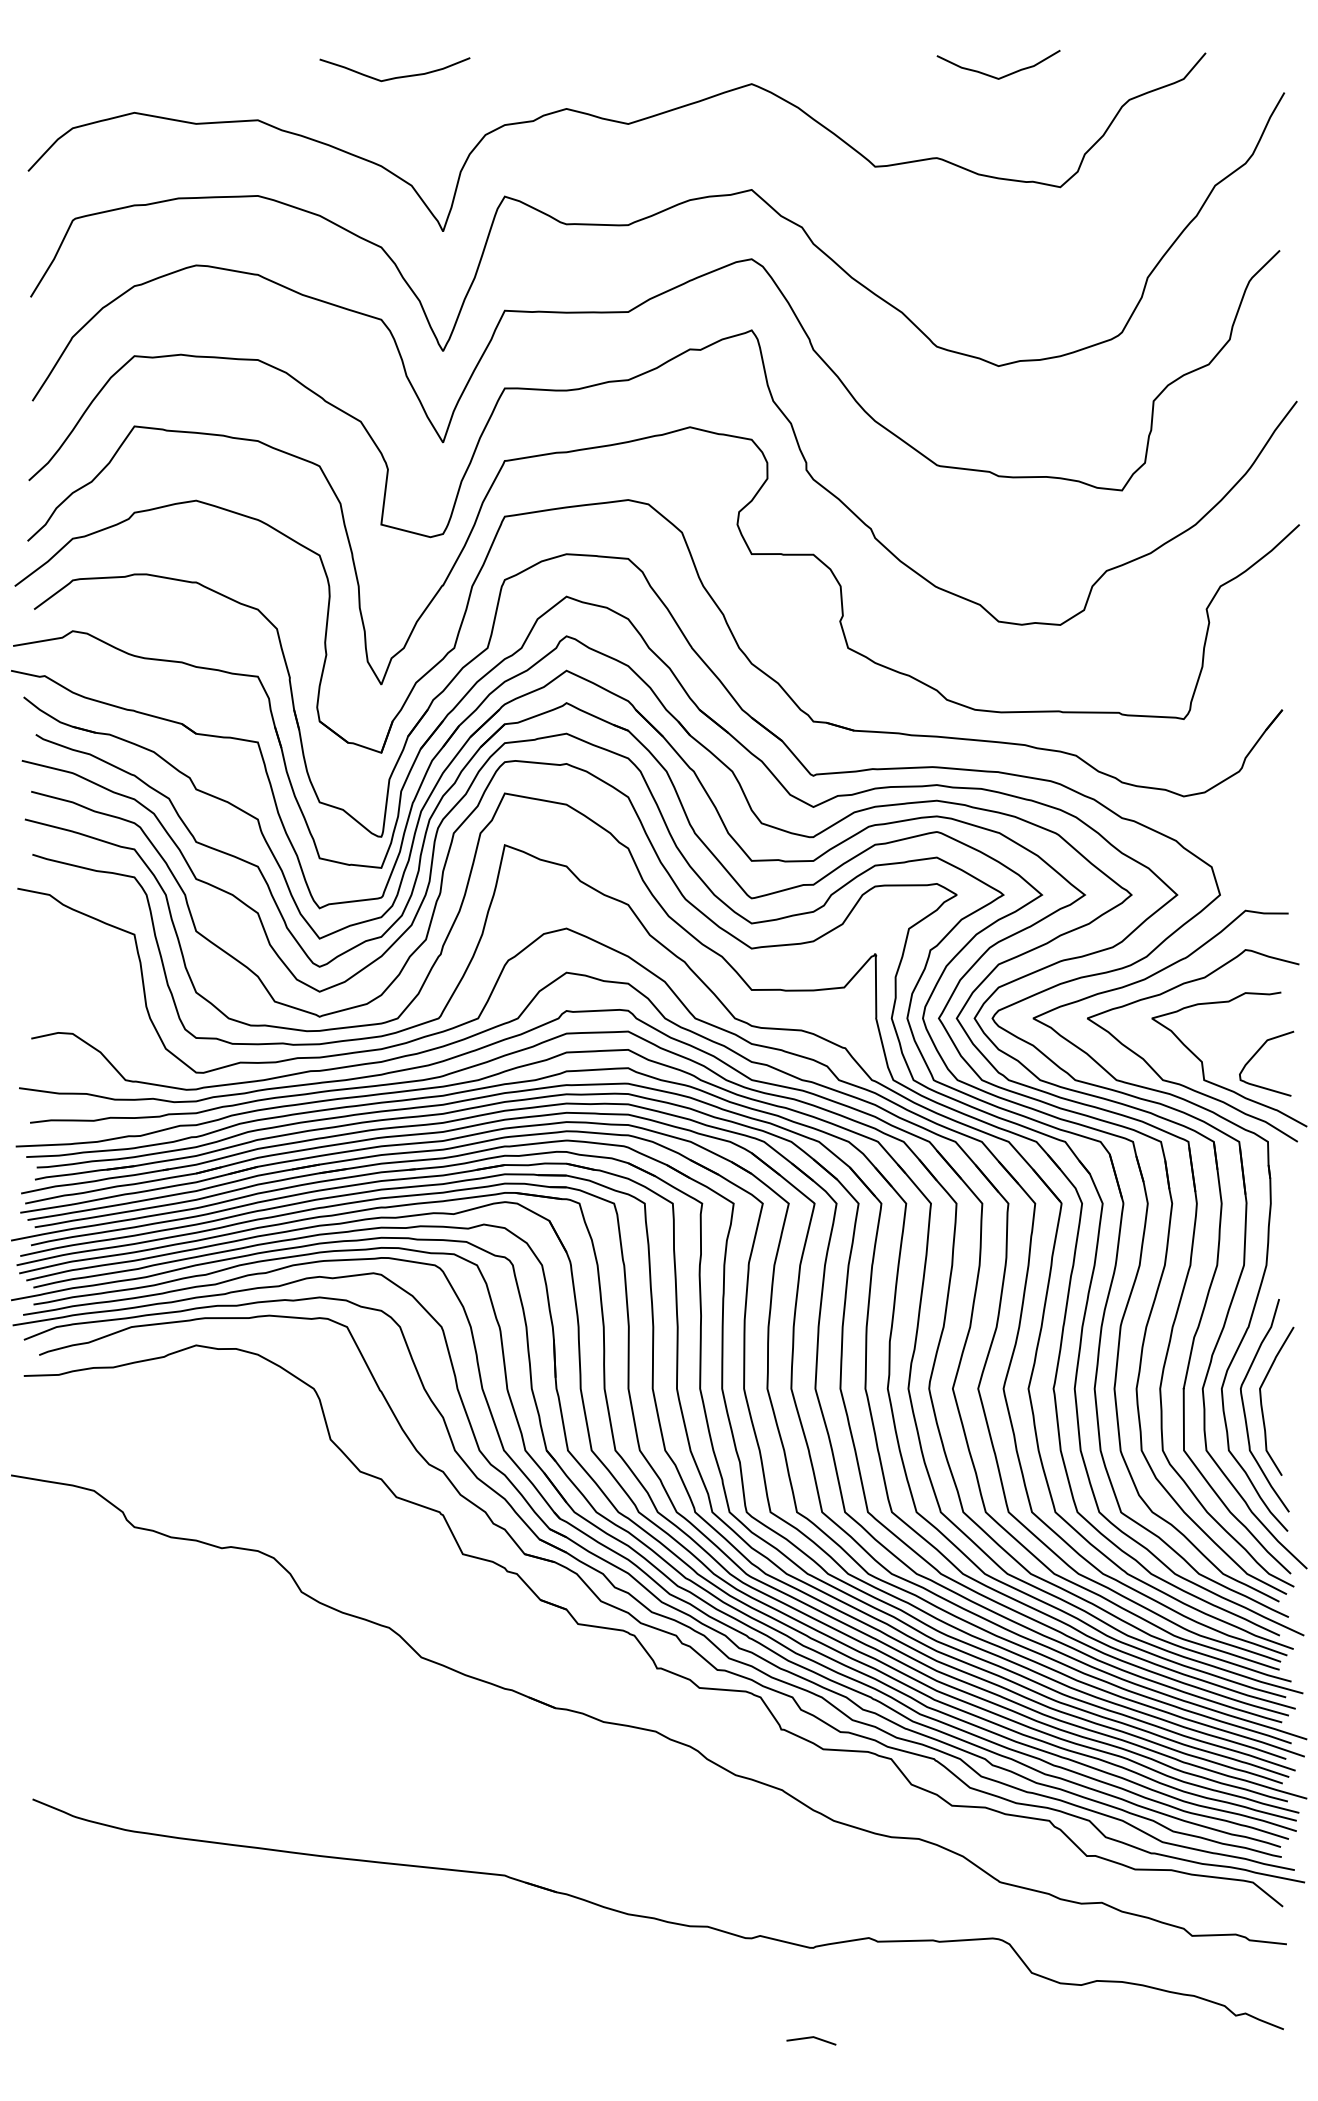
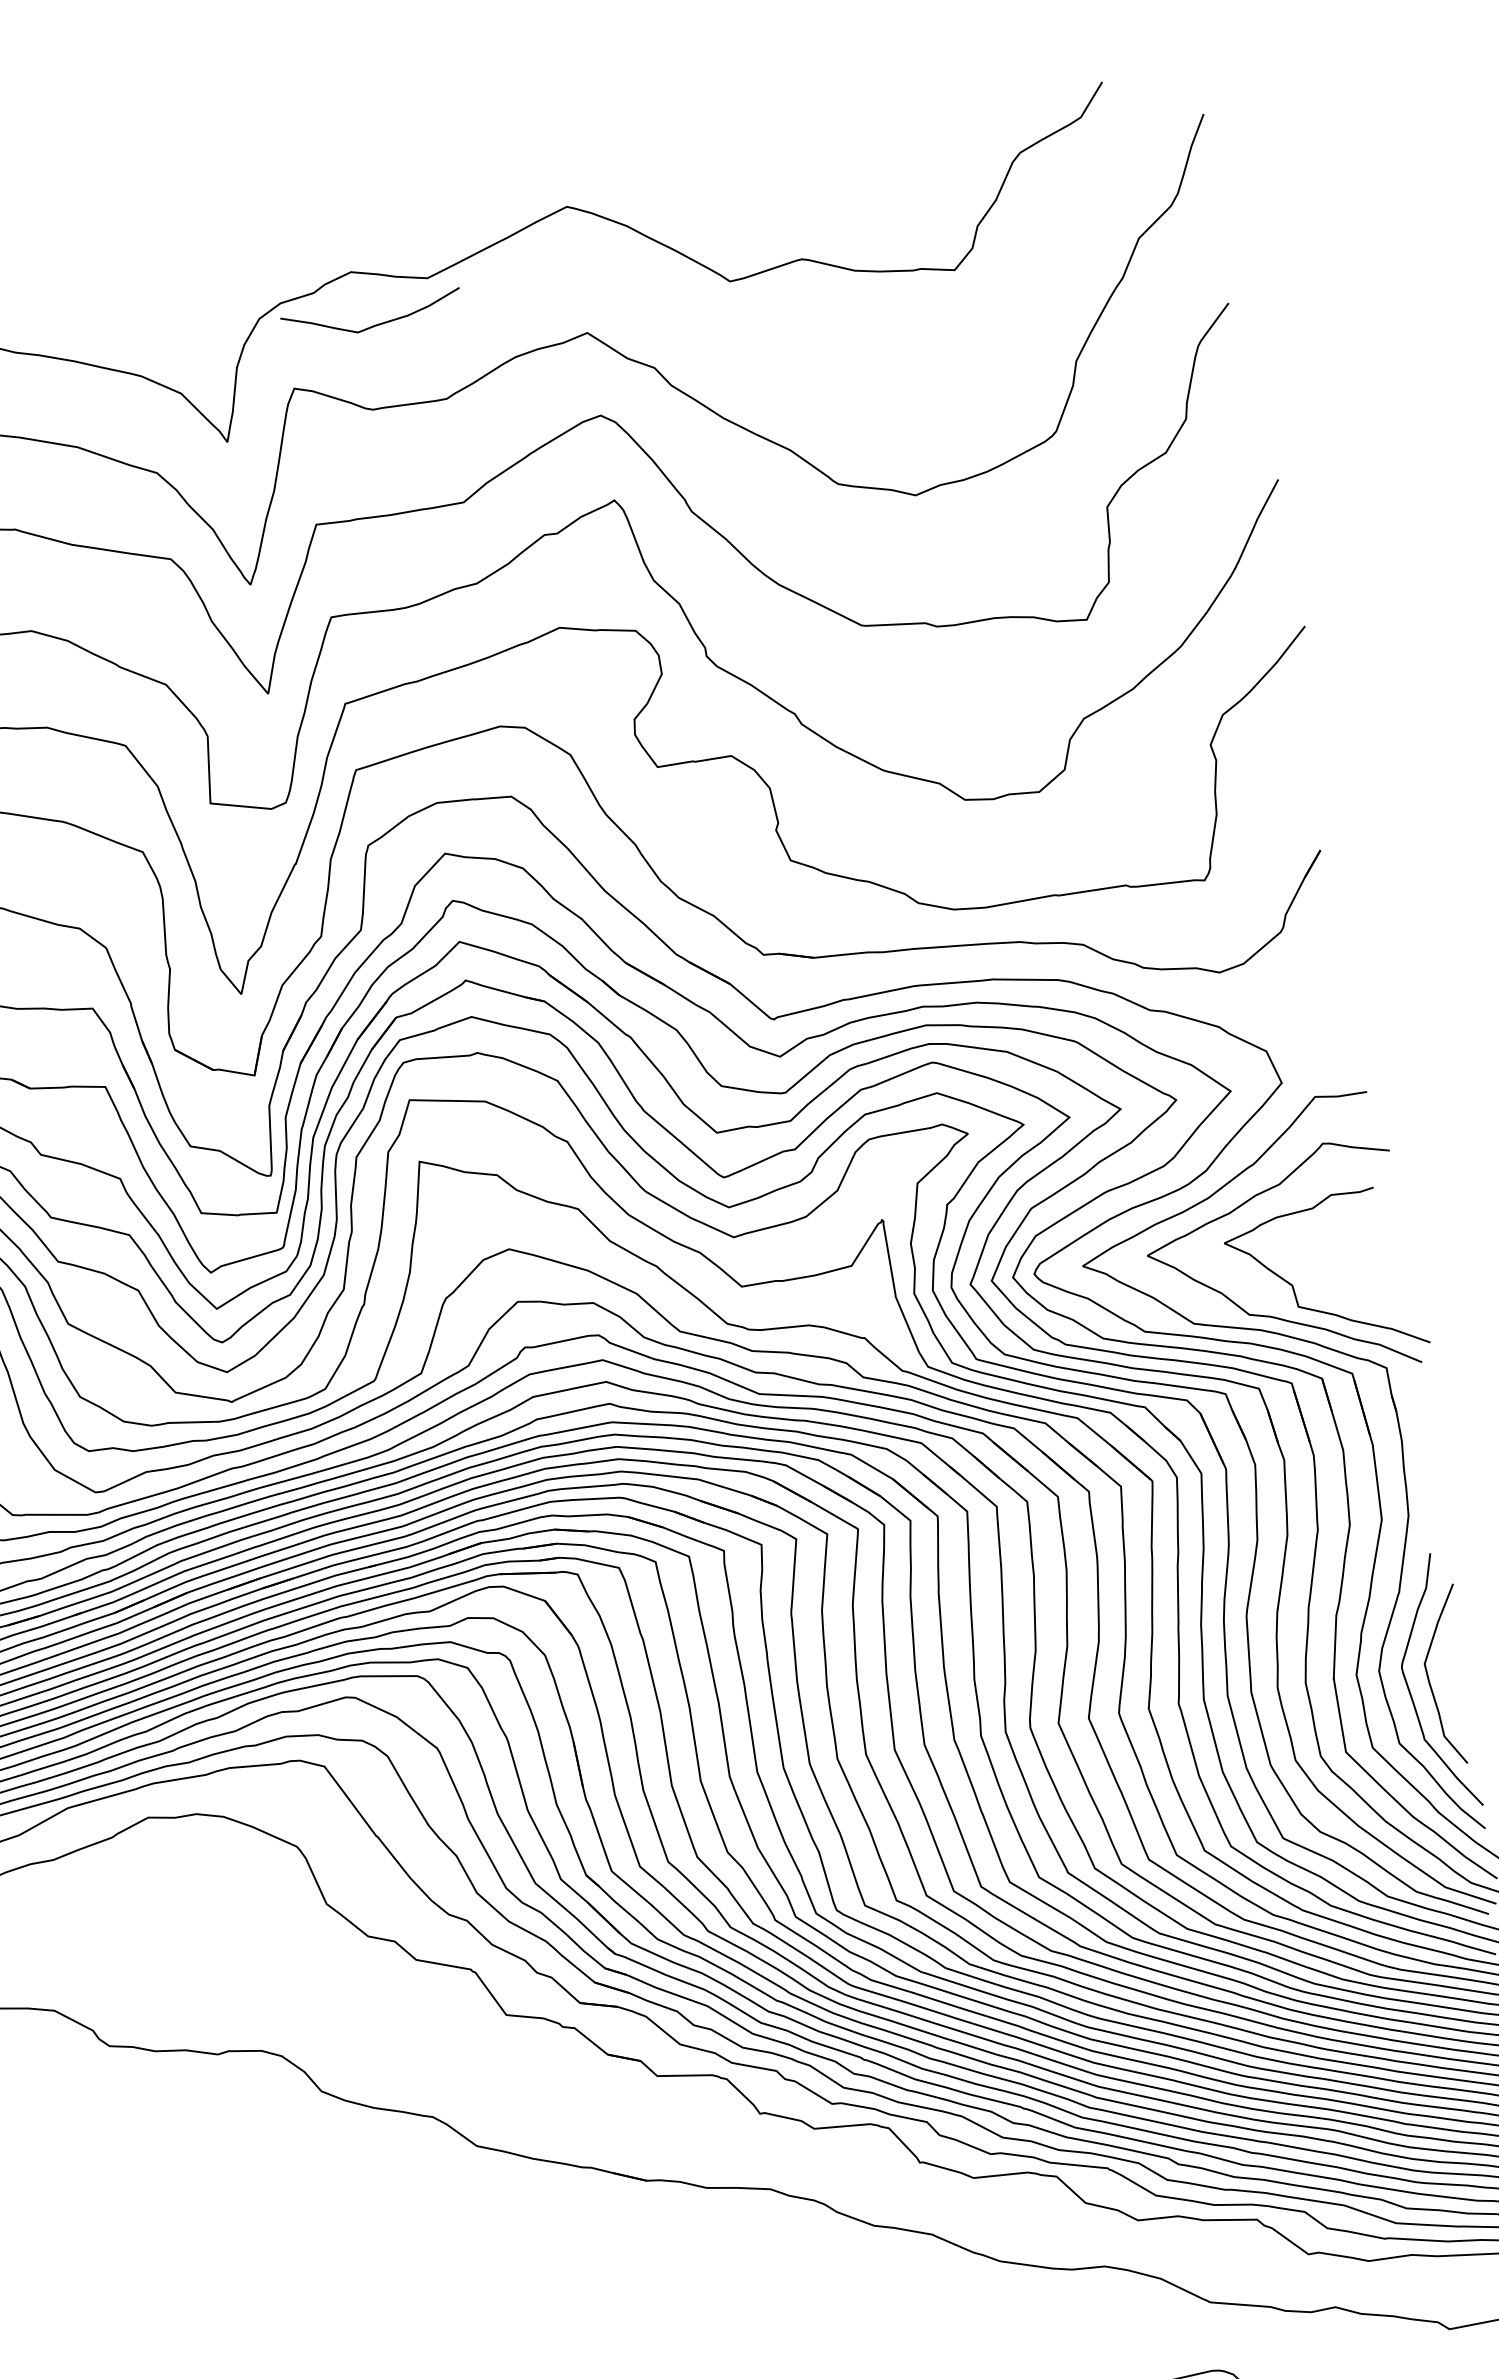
curve: (397, 76) -> (376, 323), moved
curve: (995, 76) -> (856, 150), removed
curve: (1257, 1053) -> (1356, 1264), removed

